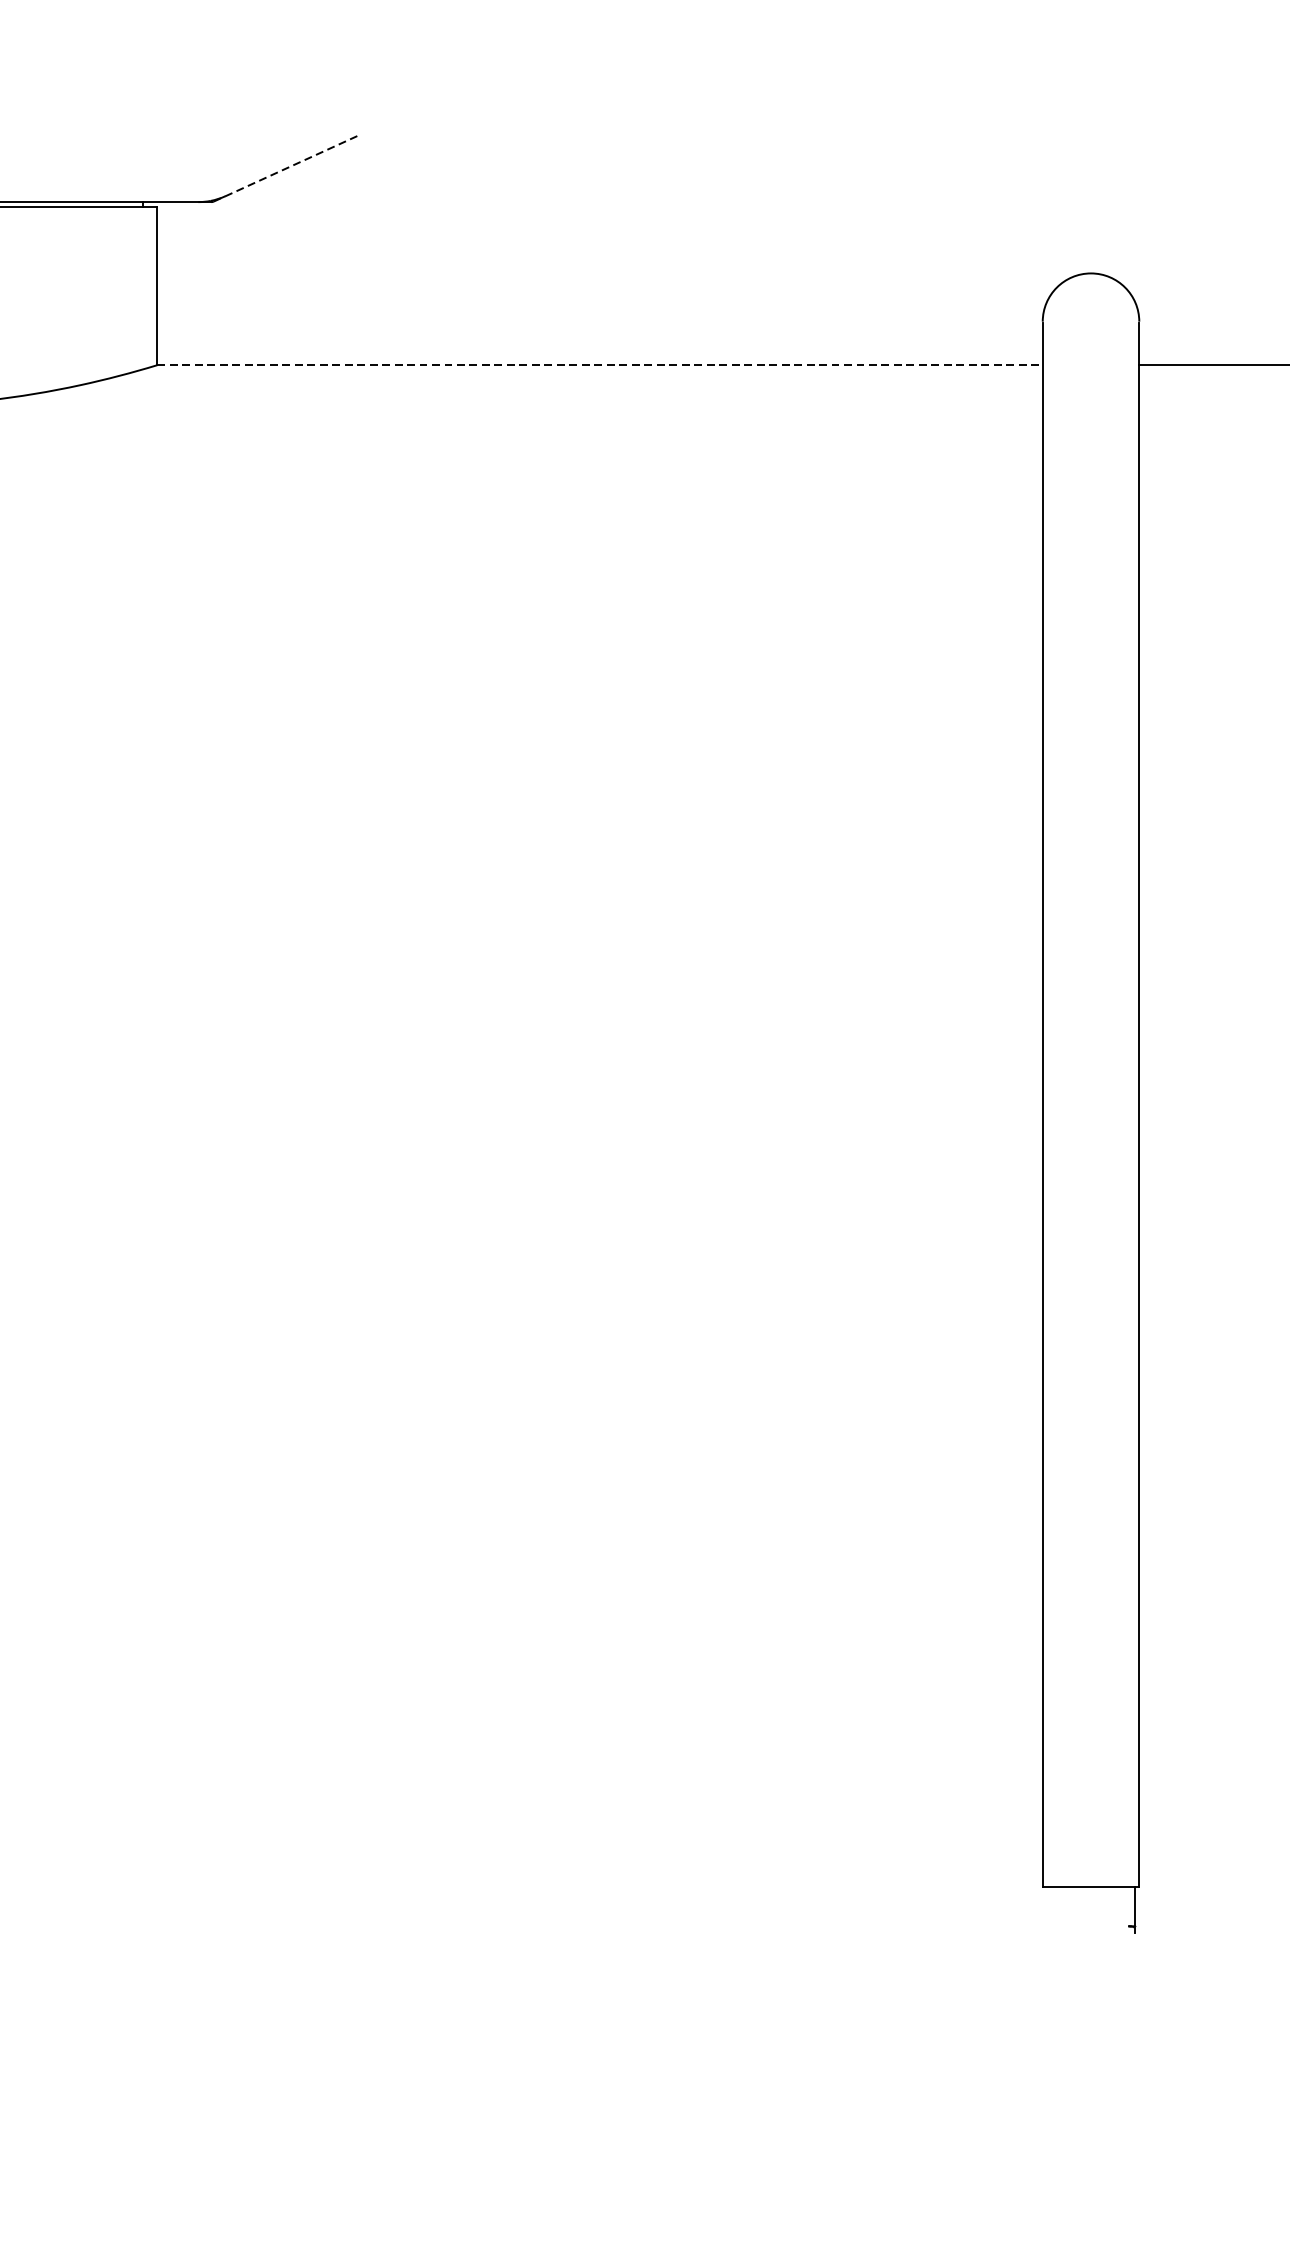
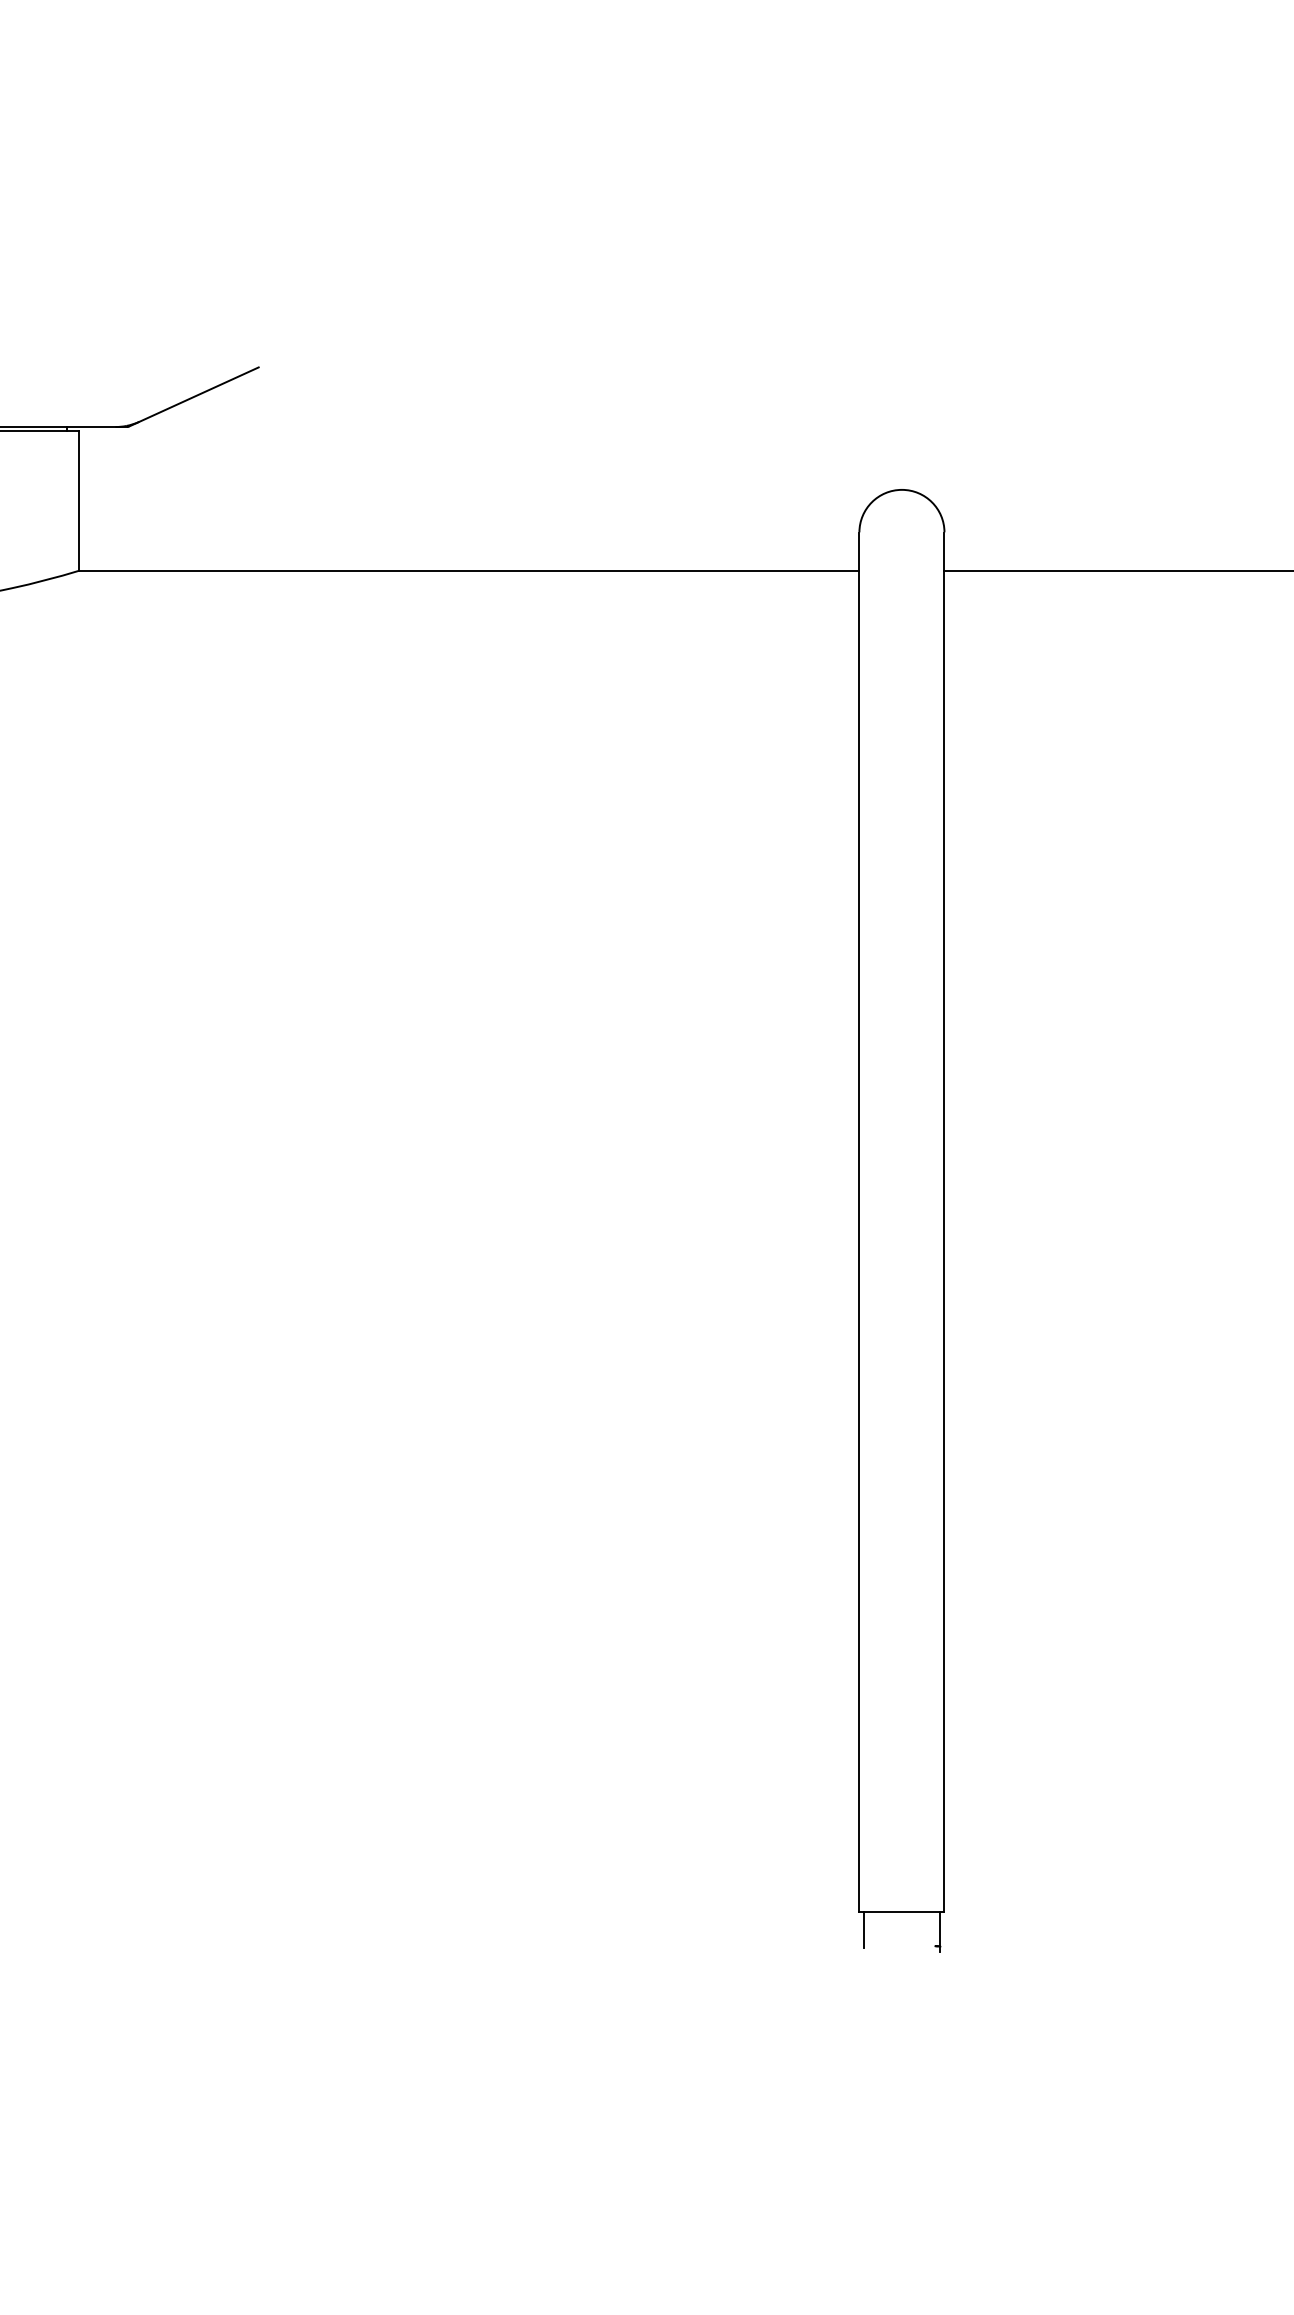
line: (288, 167) -> (194, 396), dashed -> solid
line: (600, 364) -> (469, 570), dashed -> solid
line: (1047, 1907) -> (863, 1929), added

